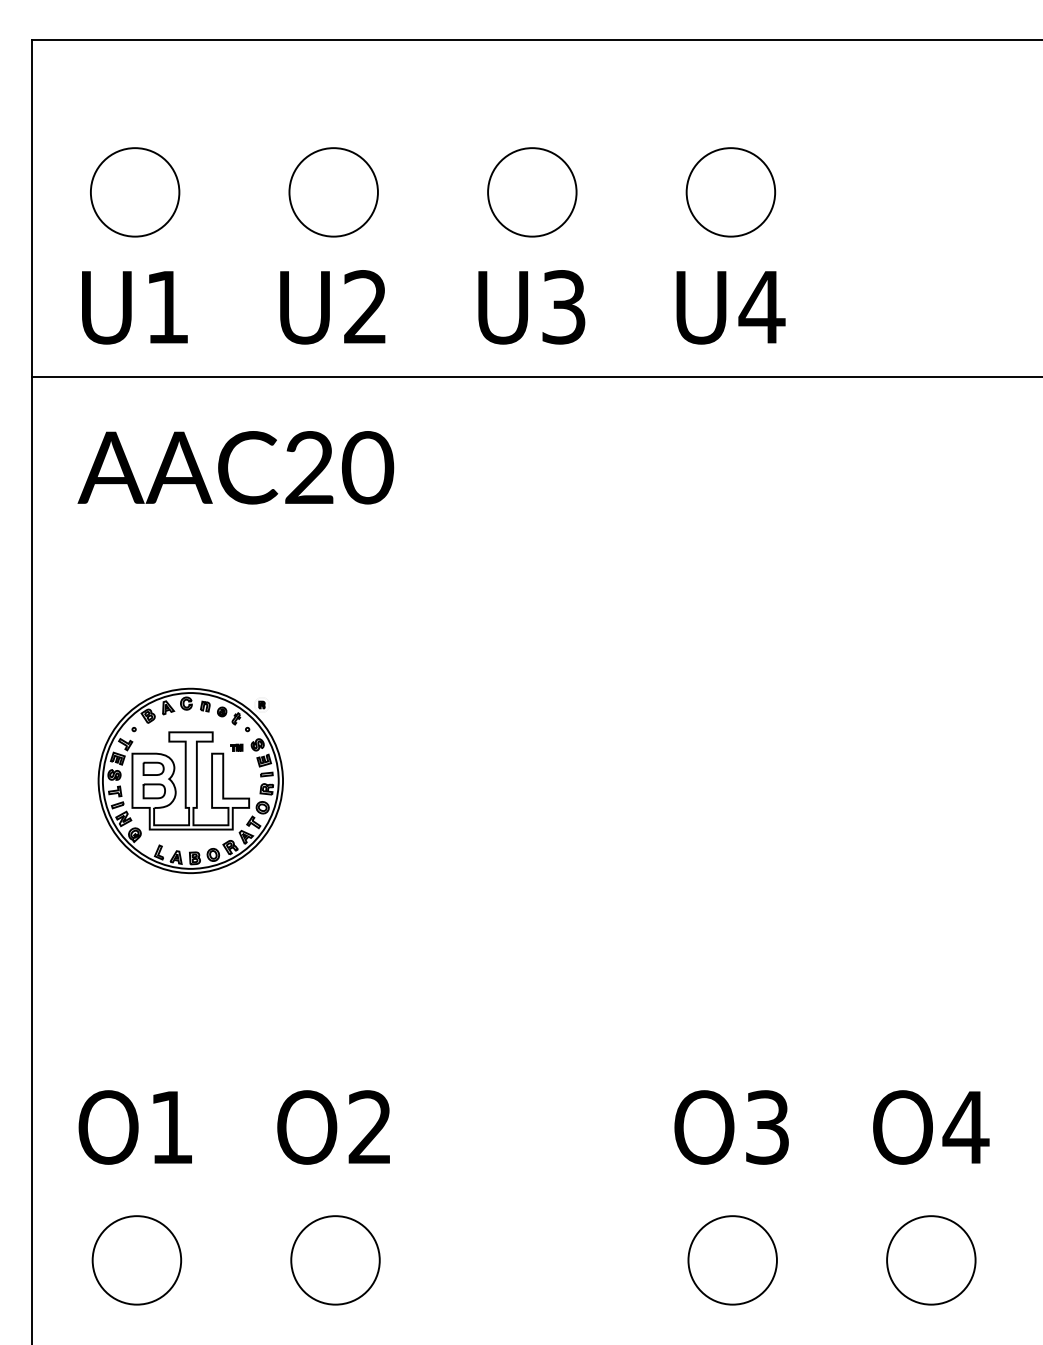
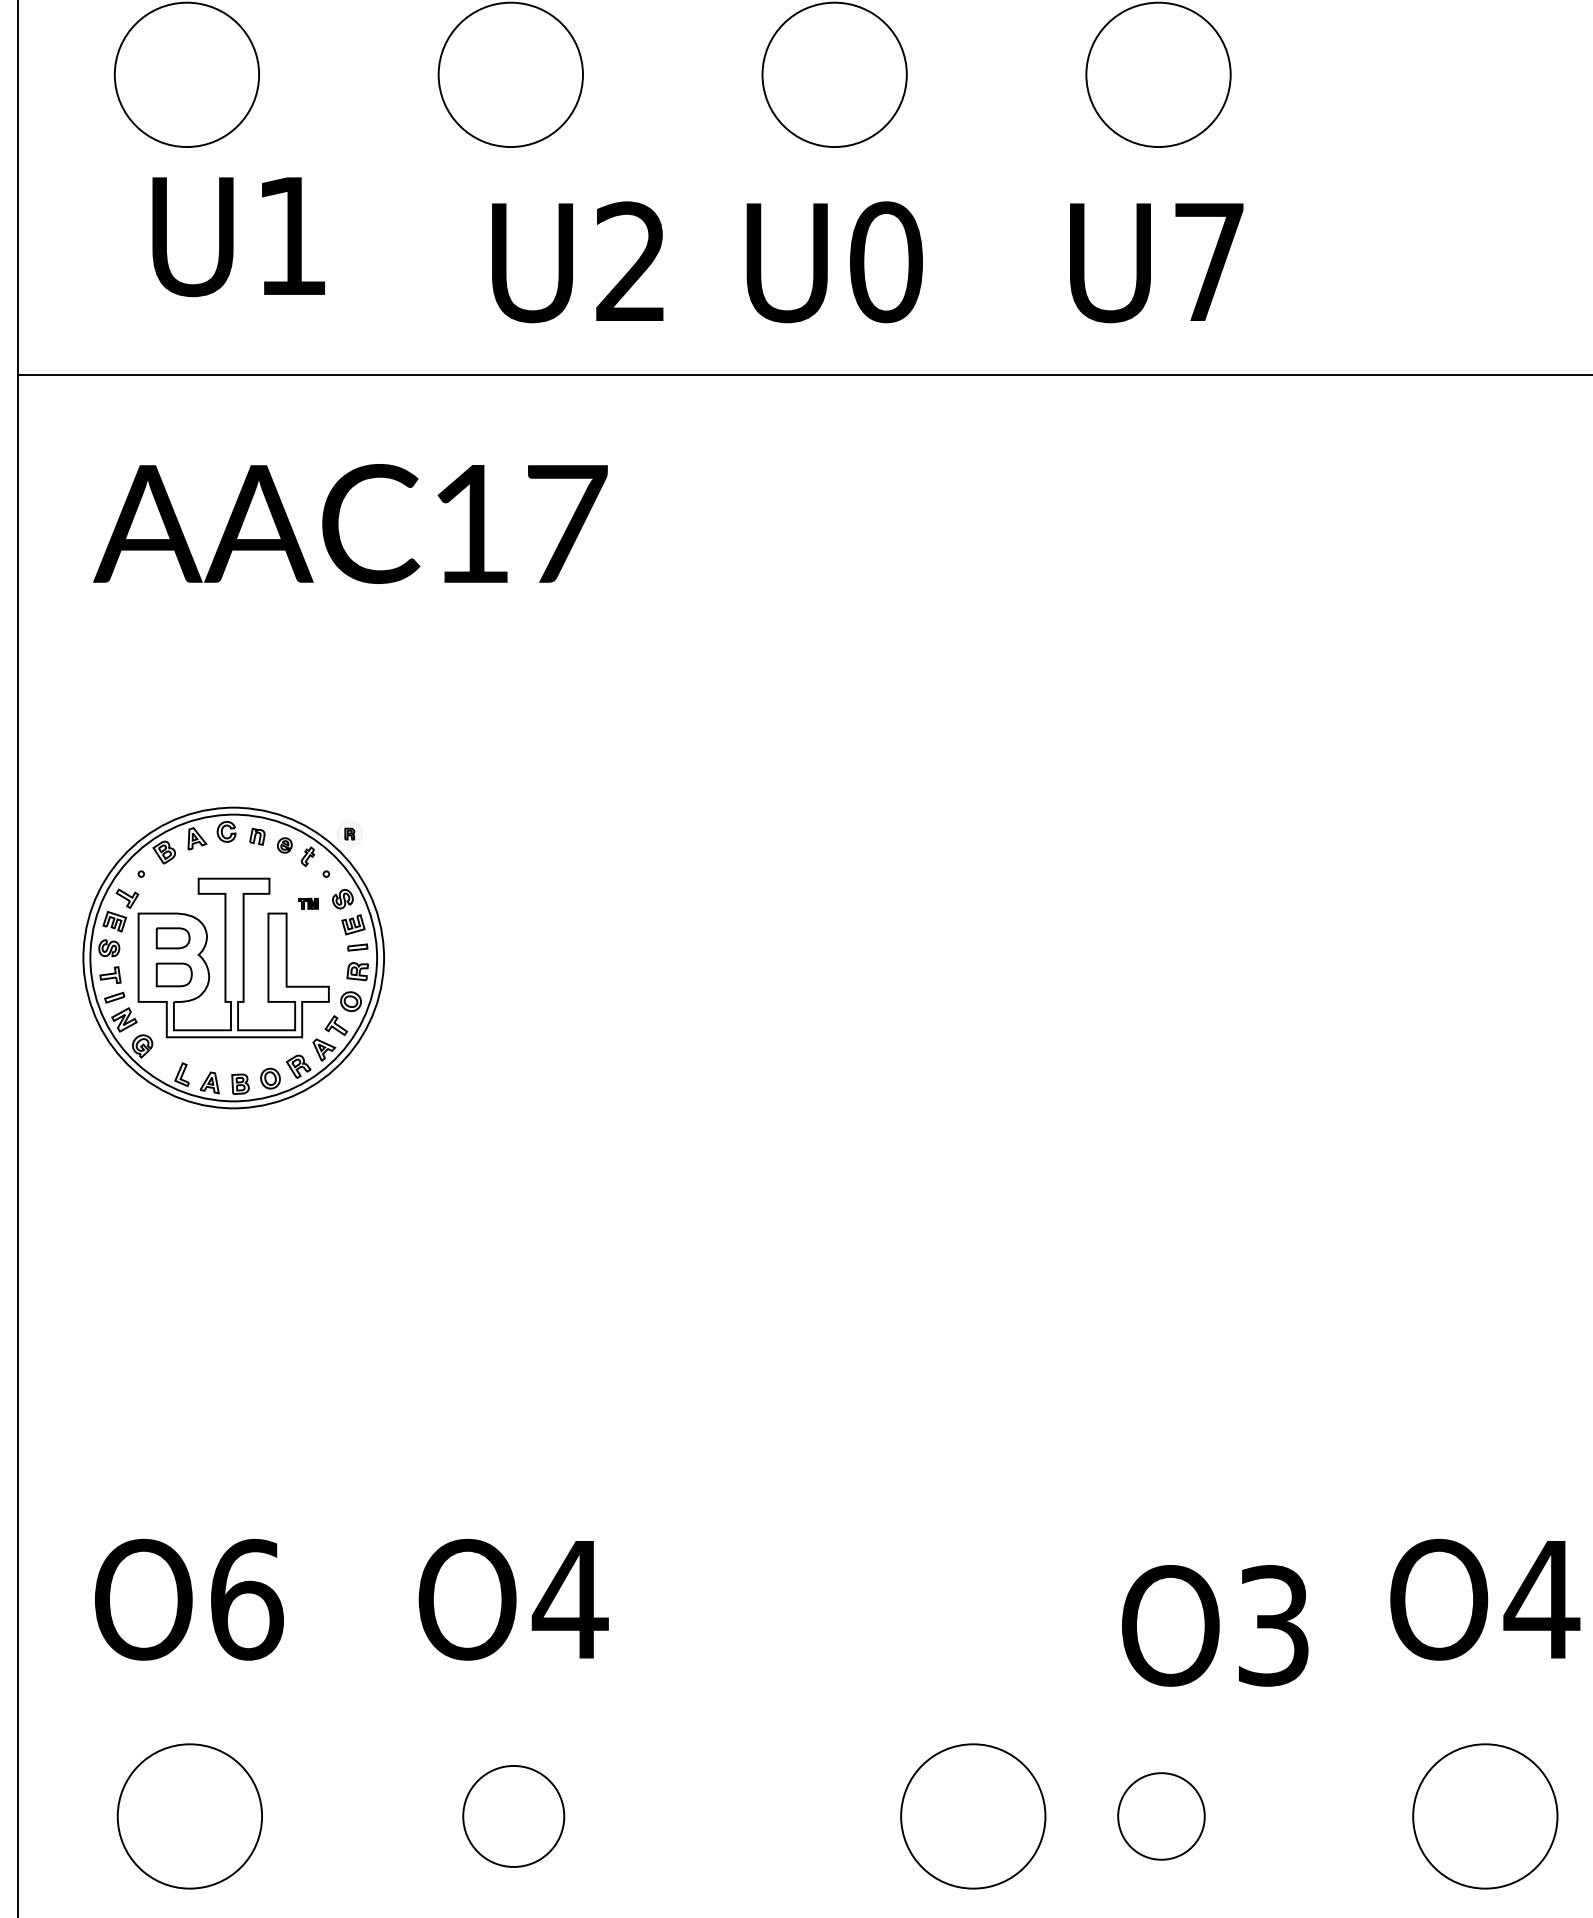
text: (134, 307) -> (238, 236), moved
text: (332, 307) -> (577, 262), moved
text: (563, 307) -> (885, 262), U3 -> U0
text: (761, 307) -> (1208, 262), U4 -> U7
text: (339, 467) -> (520, 523), AAC20 -> AAC17
part: (190, 780) -> (233, 957), moved
text: (369, 1126) -> (569, 1598), O2 -> O4
text: (171, 1127) -> (246, 1599), O1 -> O6
text: (731, 1127) -> (1214, 1625), moved
circle: (335, 1260) -> (513, 1816), size x0.7
circle: (617, 1260) -> (973, 1816), added
circle: (732, 1260) -> (1161, 1816), size x0.6

